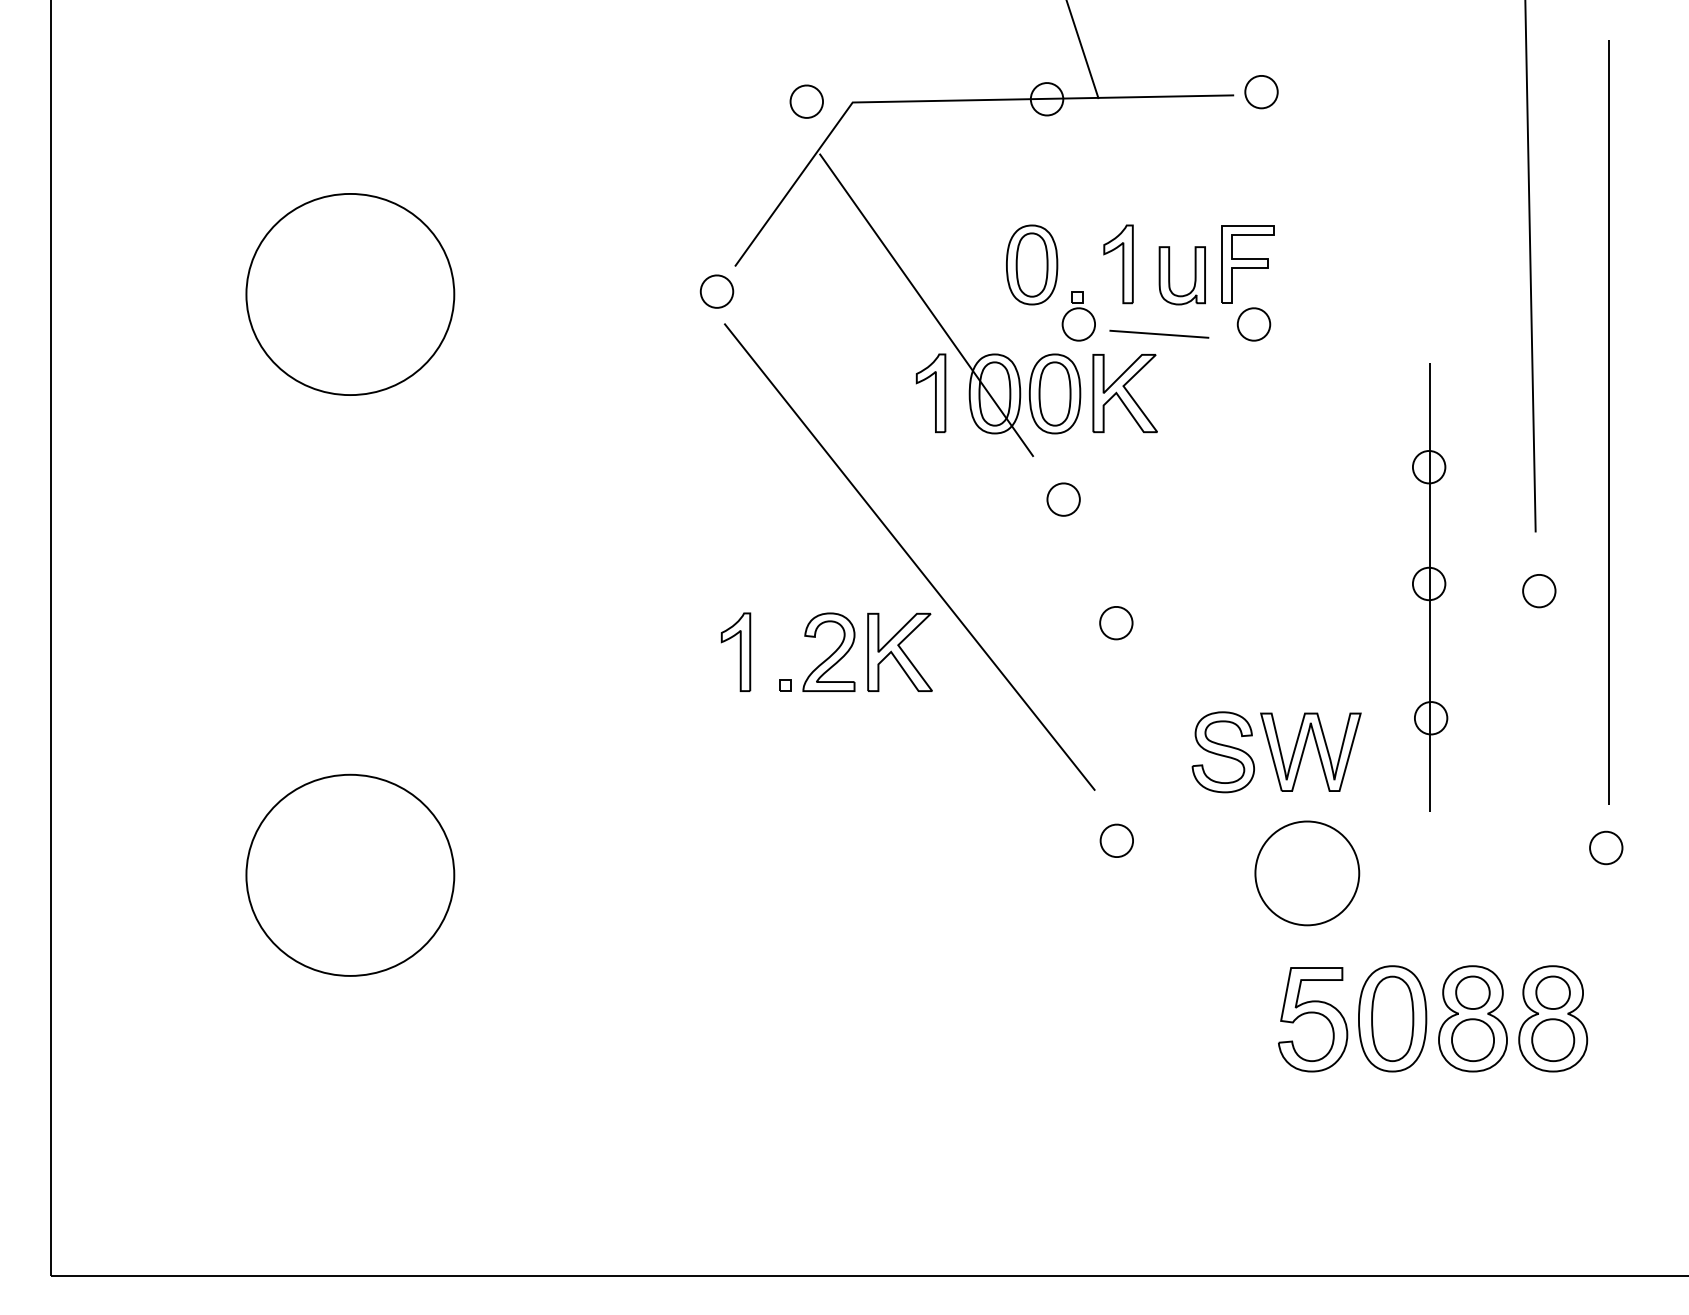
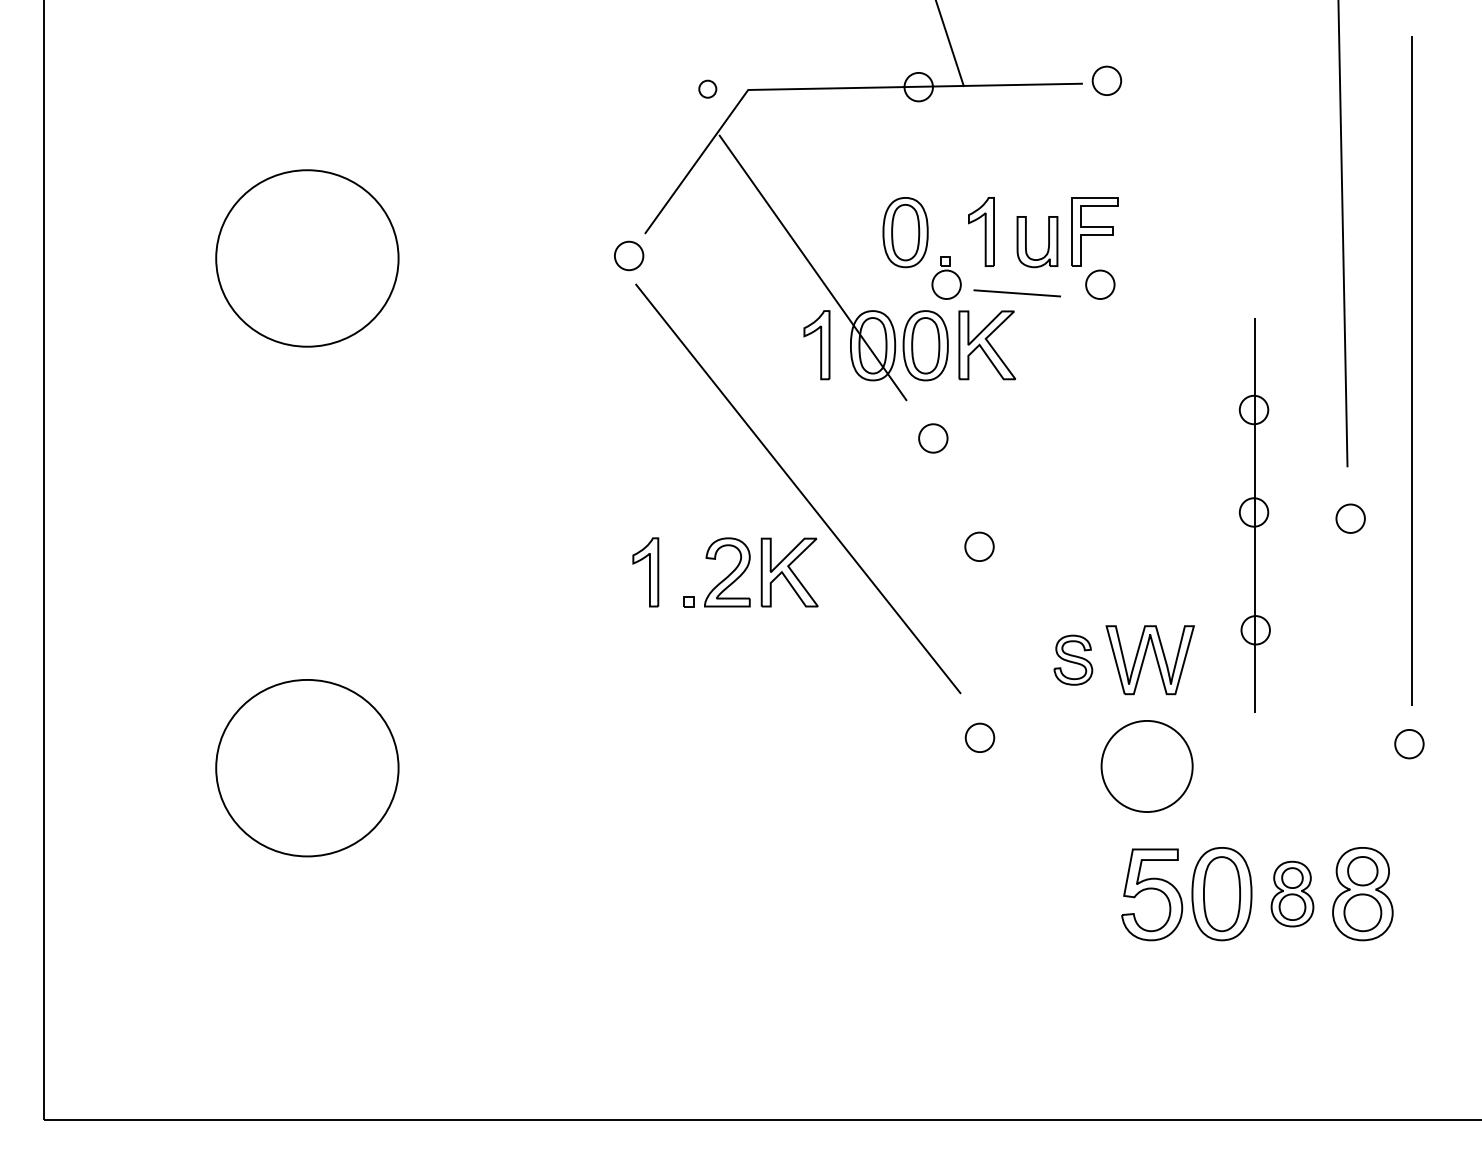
part: (806, 101) -> (707, 89), size x0.6
part: (1222, 752) -> (1072, 660), size x0.7
part: (1472, 1018) -> (1292, 893), size x0.7

